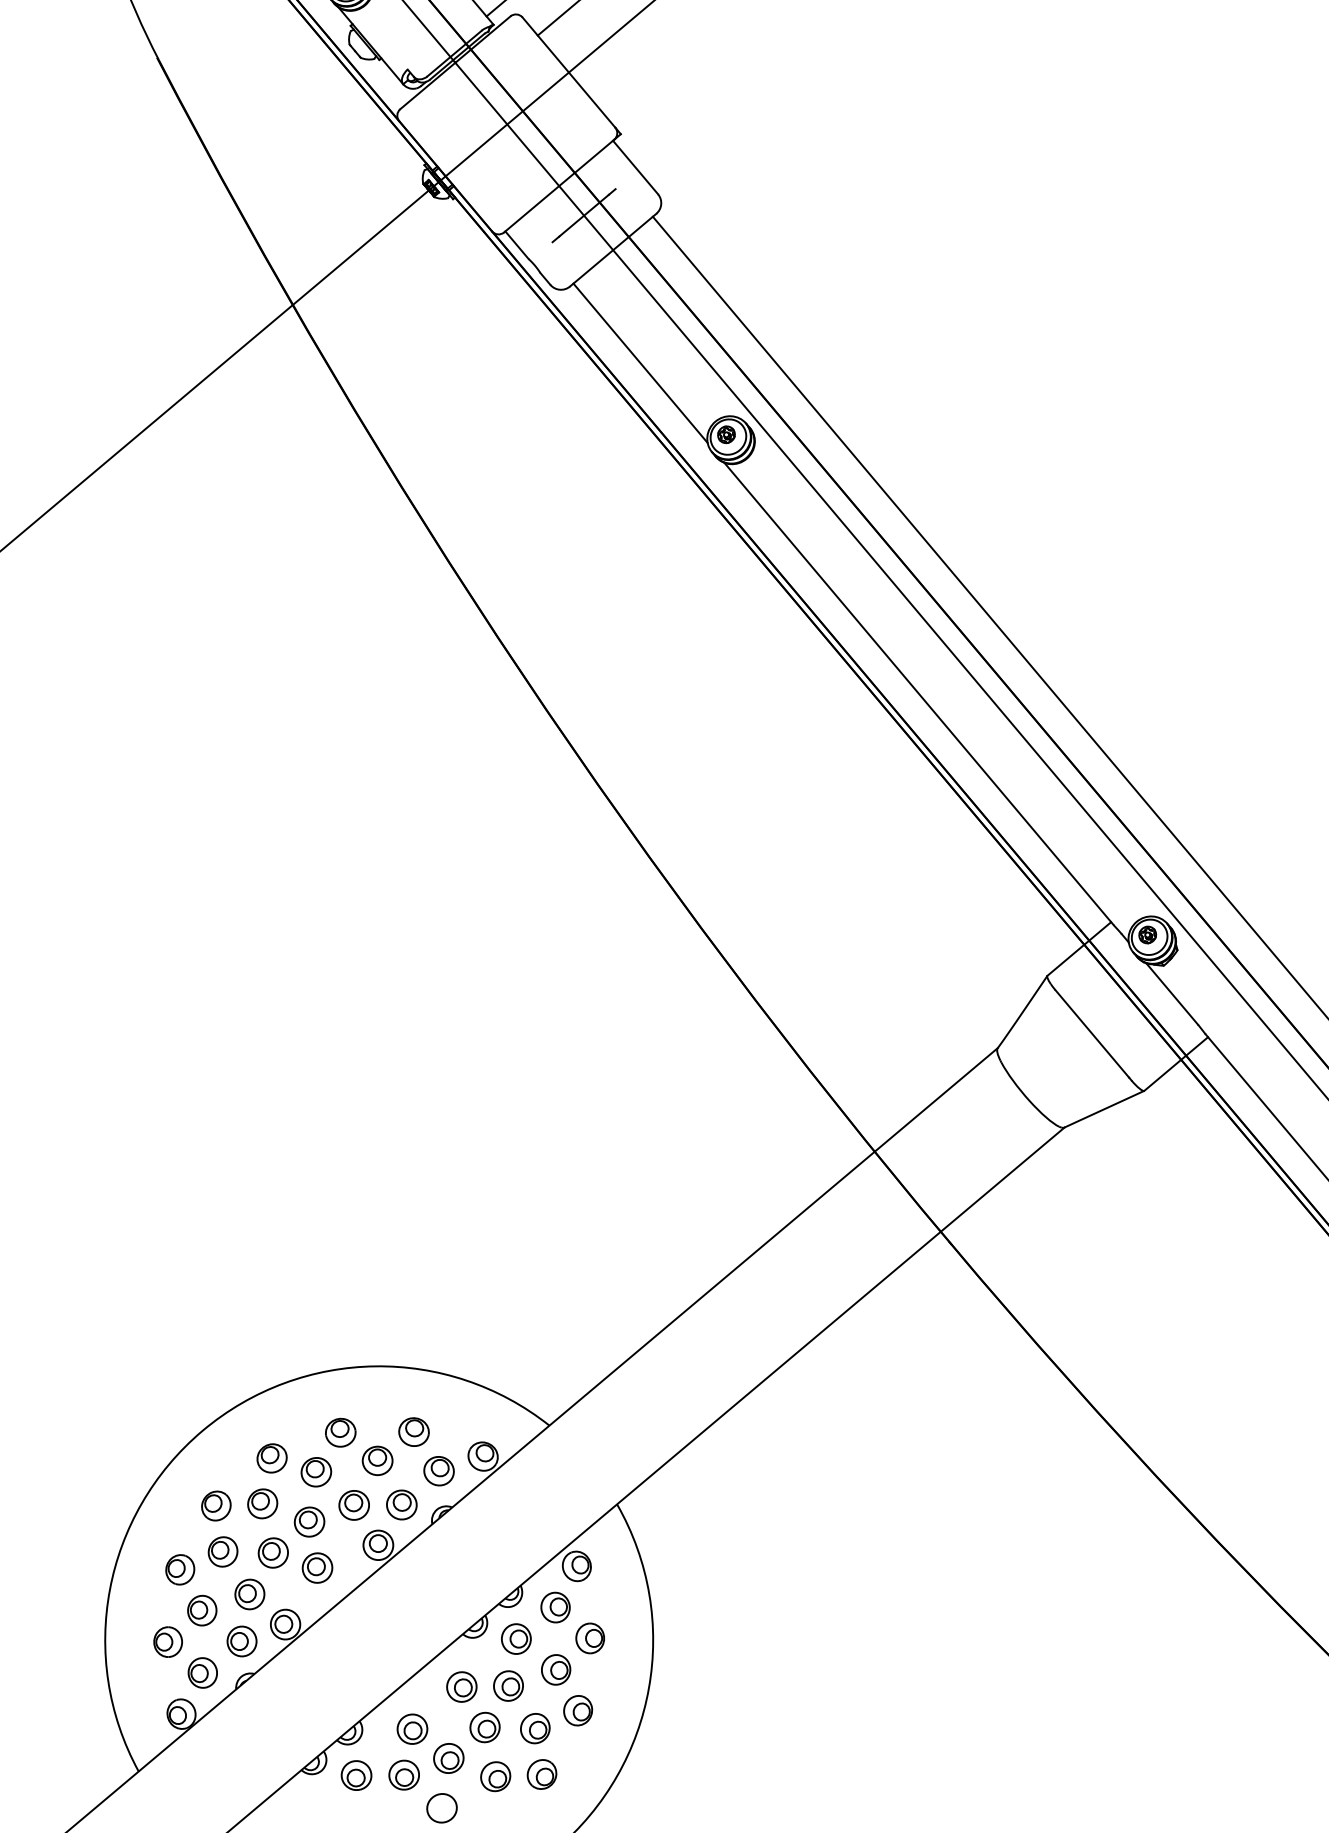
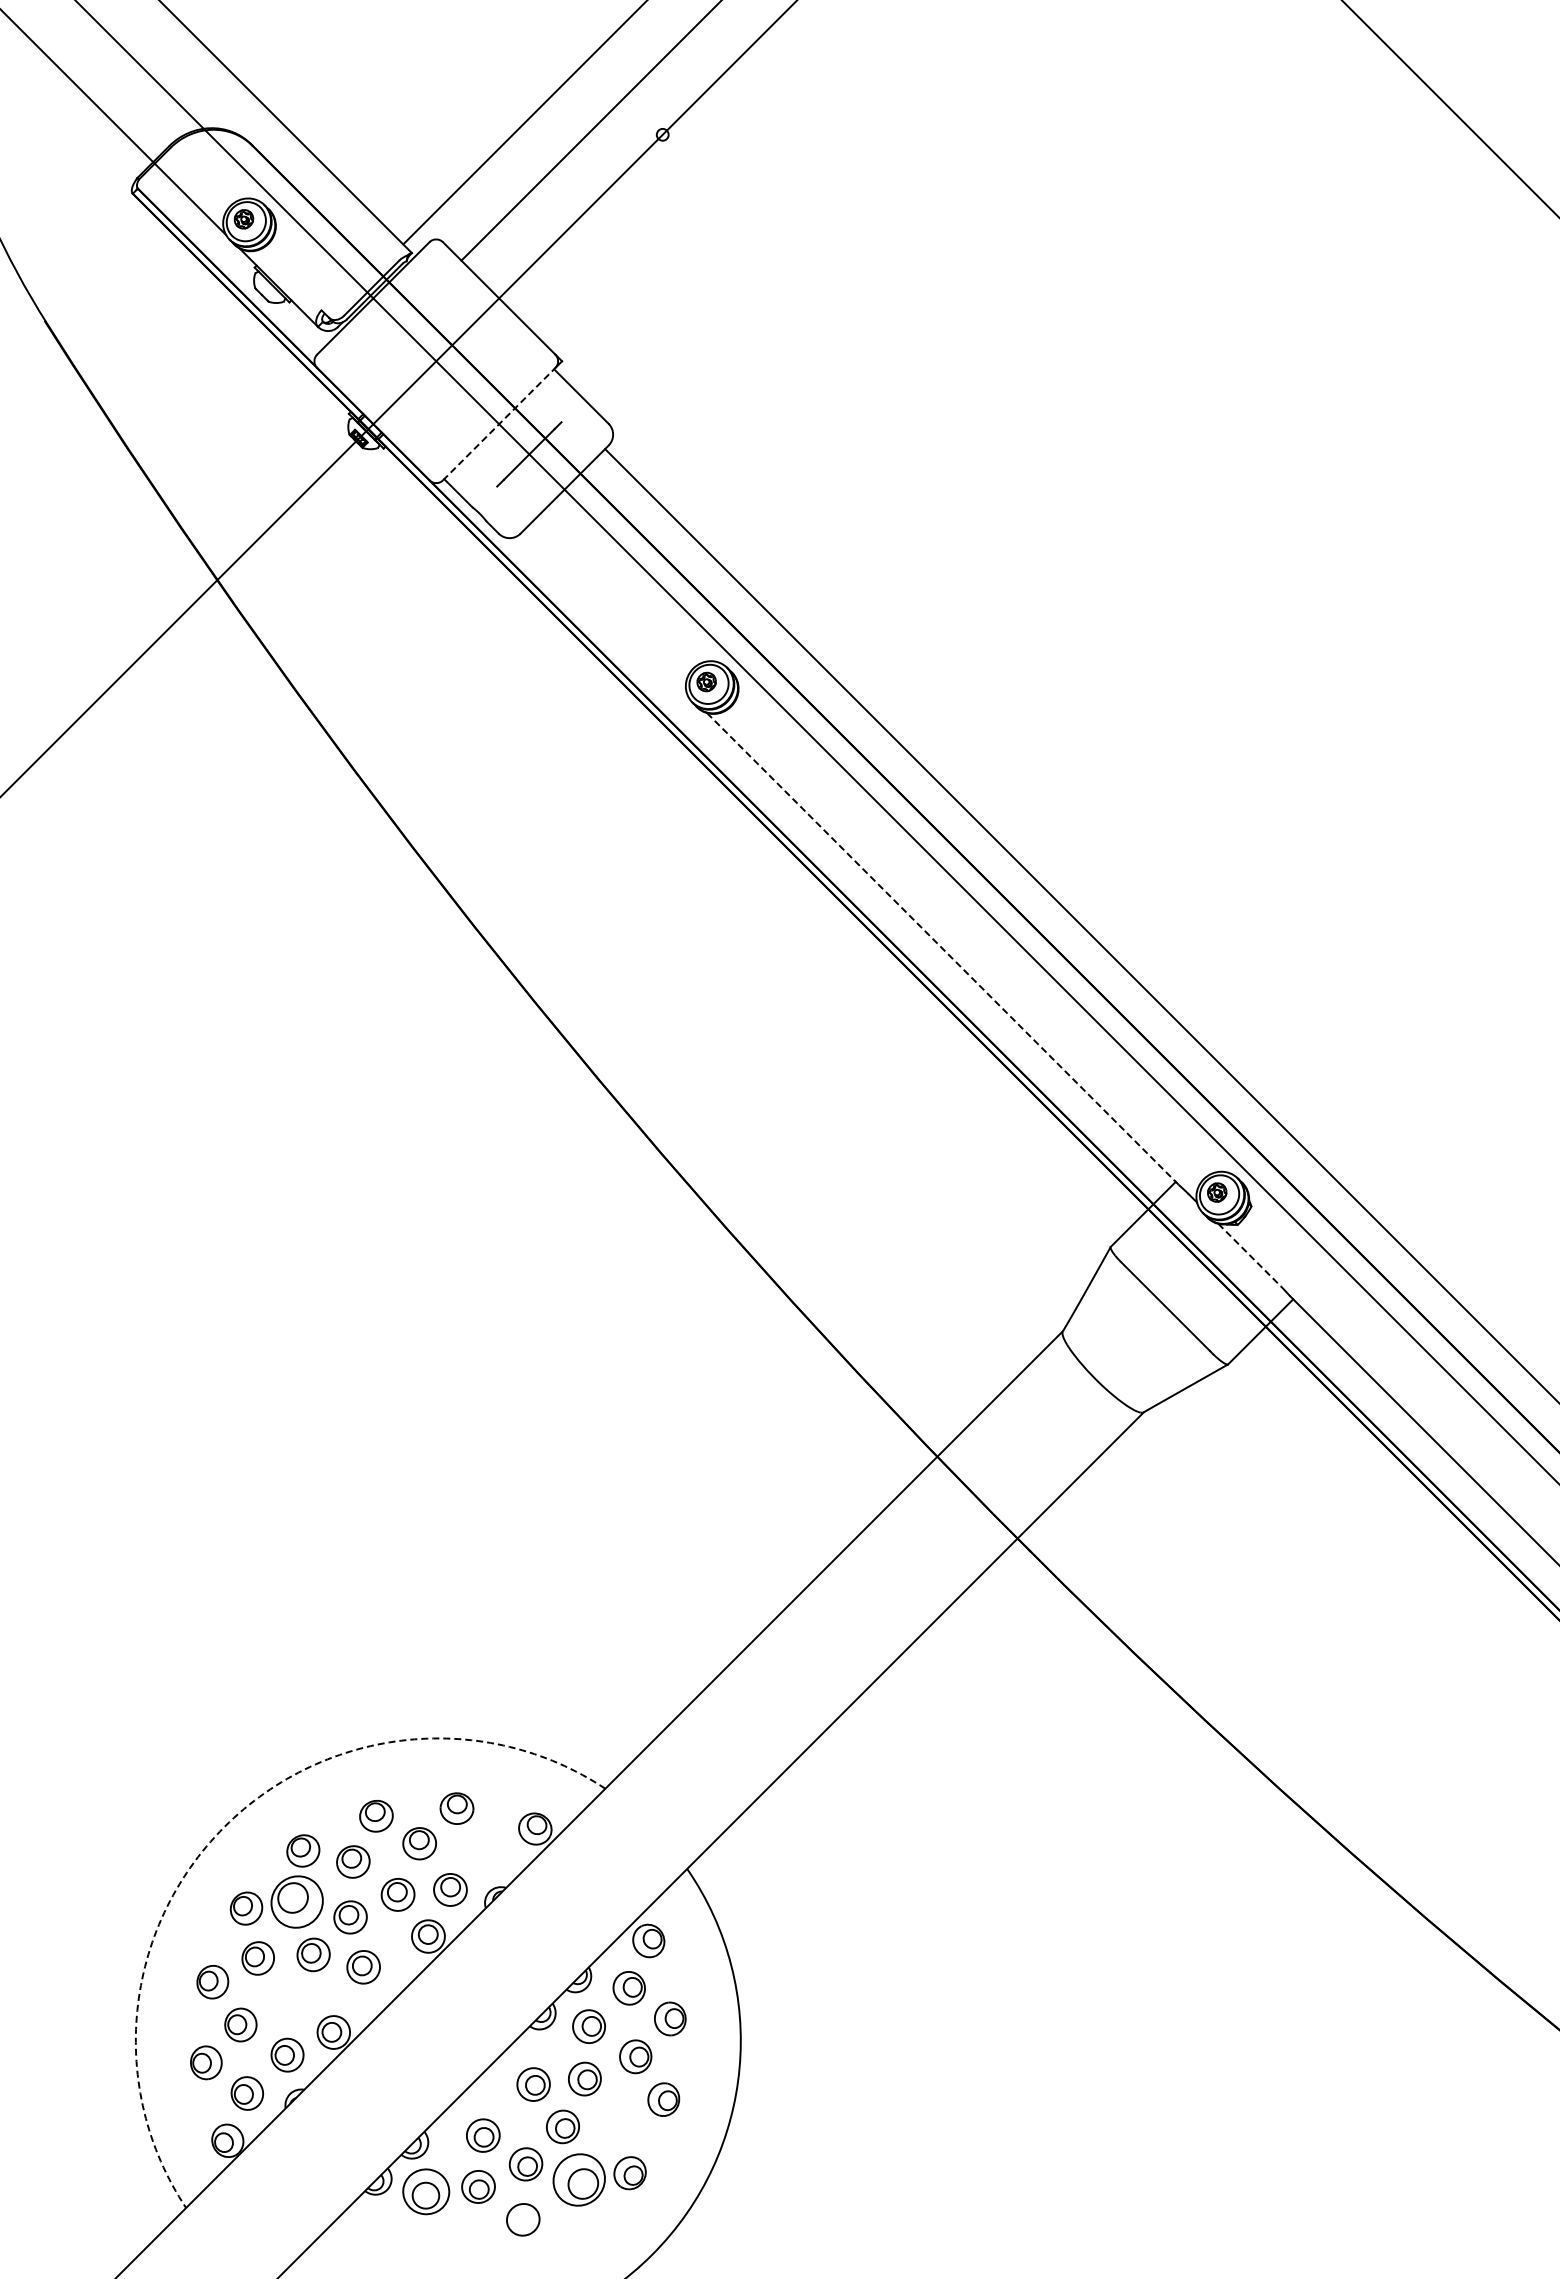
line: (559, 185) -> (499, 423), solid -> dashed
line: (640, 363) -> (605, 611), removed
line: (919, 694) -> (943, 949), solid -> dashed
line: (1172, 994) -> (1250, 1255), solid -> dashed
arc: (202, 1431) -> (224, 1827), solid -> dashed
part: (439, 1470) -> (488, 1848), removed
part: (262, 1503) -> (297, 1901), size x1.6
part: (249, 1594) -> (291, 2002), removed
part: (535, 1728) -> (618, 2123), removed
part: (355, 1775) -> (425, 2191), size x1.4
part: (495, 1776) -> (579, 2179), size x1.6

